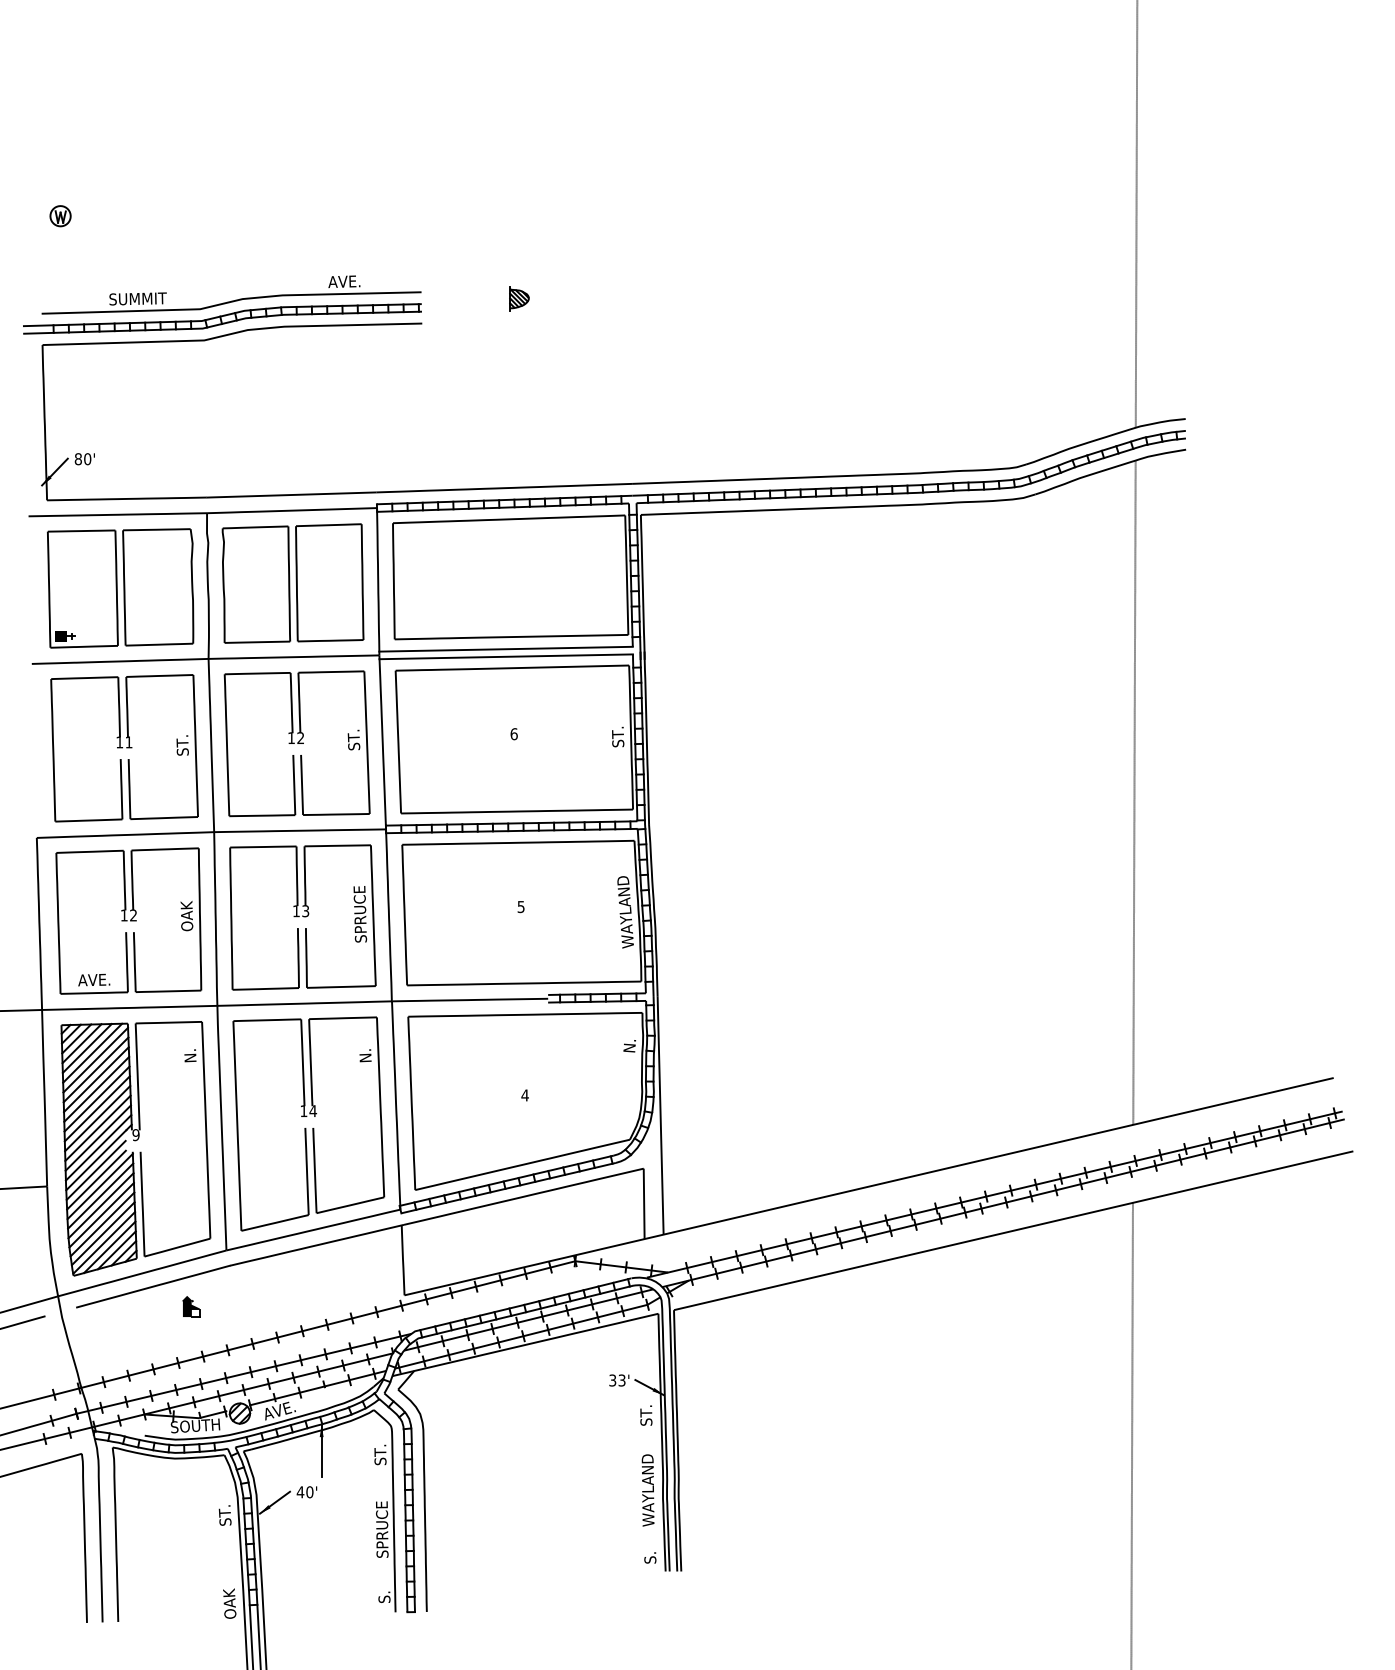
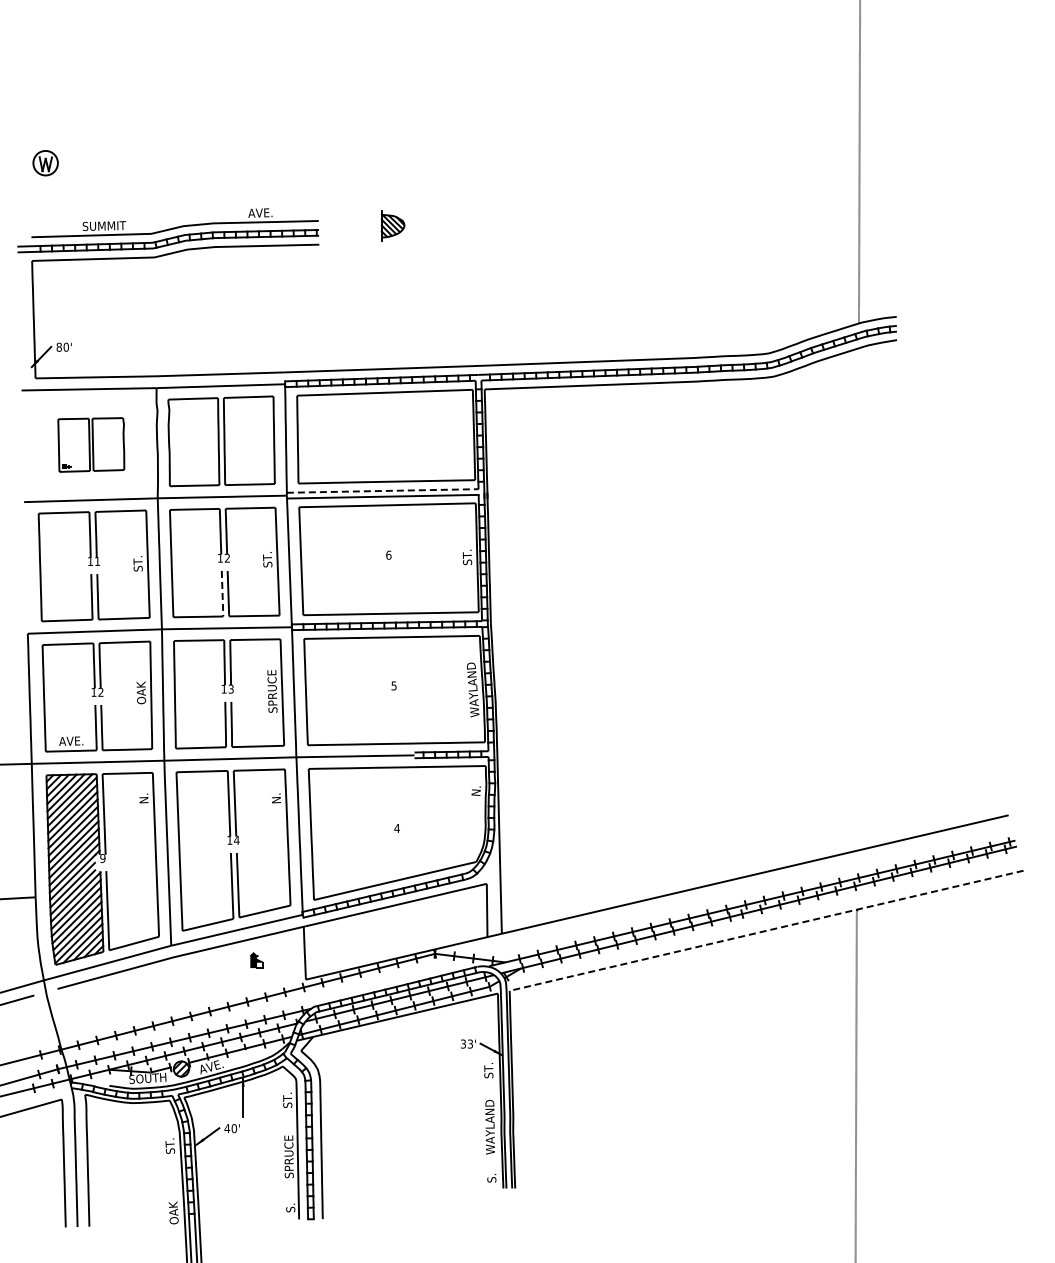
part: (60, 216) -> (45, 163), size x1.6
part: (519, 298) -> (392, 225), size x1.6
part: (121, 587) -> (91, 444), size x0.6
line: (505, 648) -> (382, 490), solid -> dashed
line: (294, 784) -> (222, 593), solid -> dashed
line: (1133, 792) -> (857, 599), removed
line: (1013, 1230) -> (766, 930), solid -> dashed
part: (191, 1307) -> (256, 960), moved

